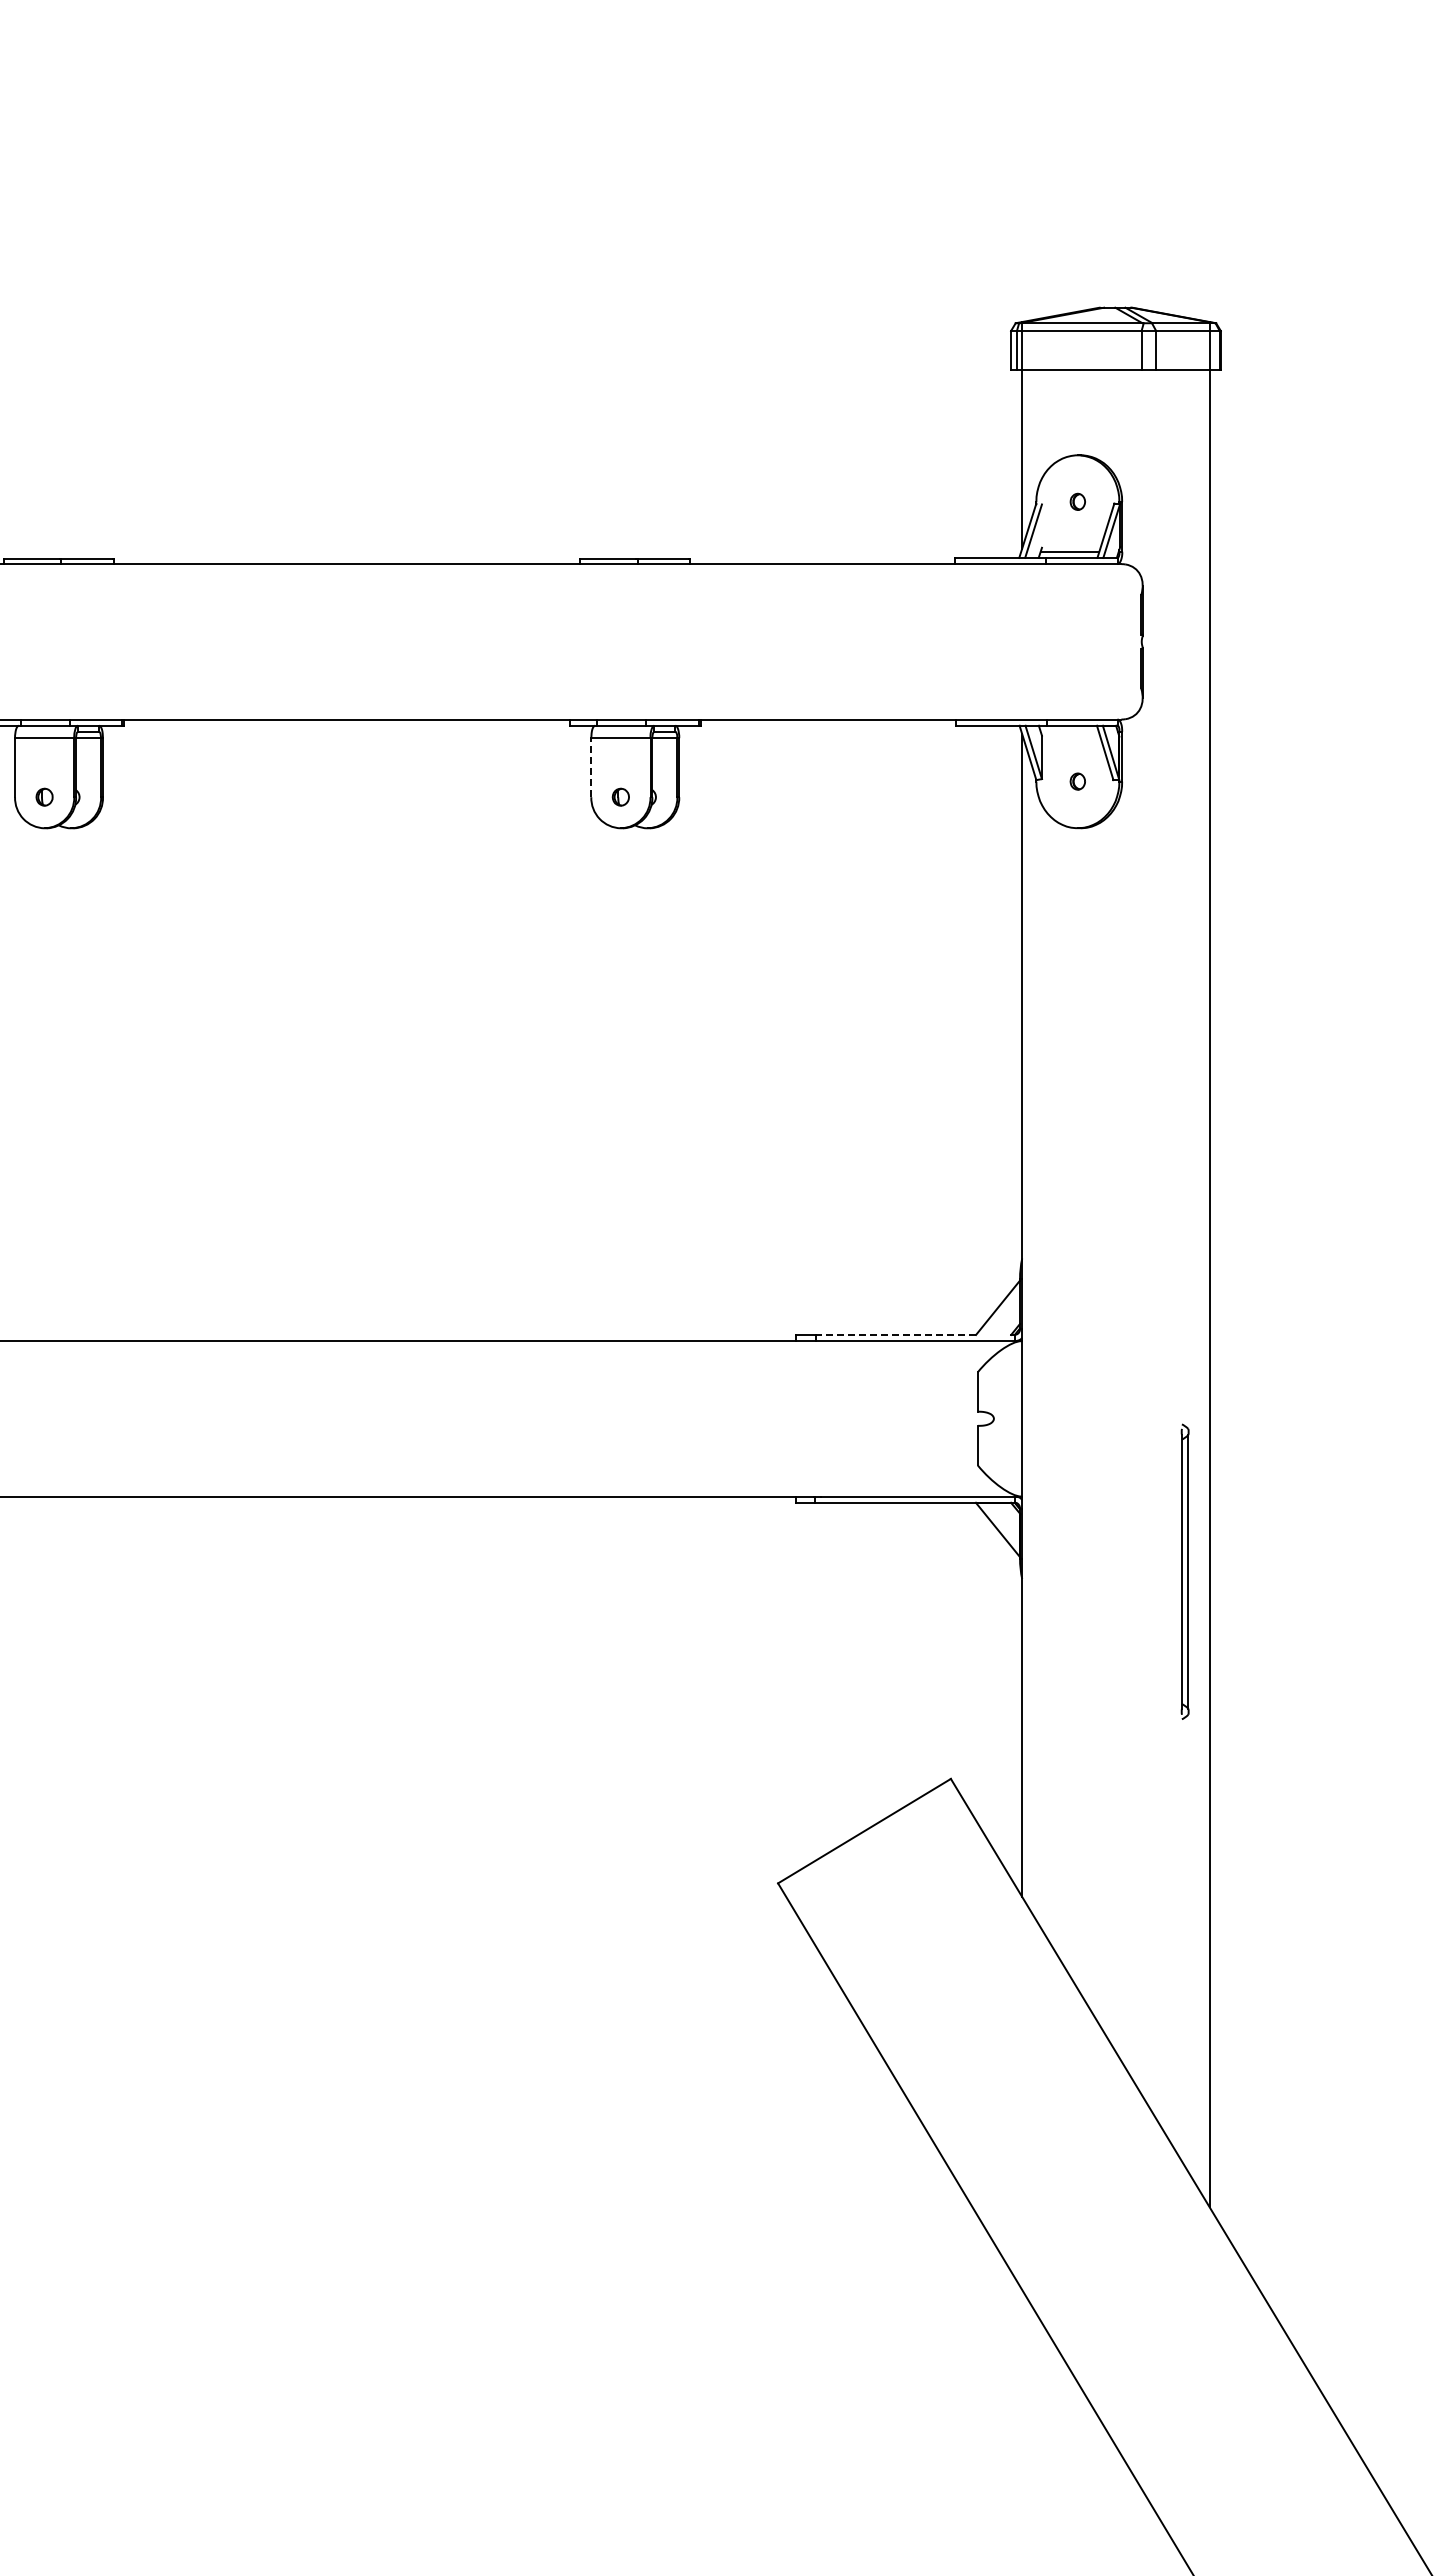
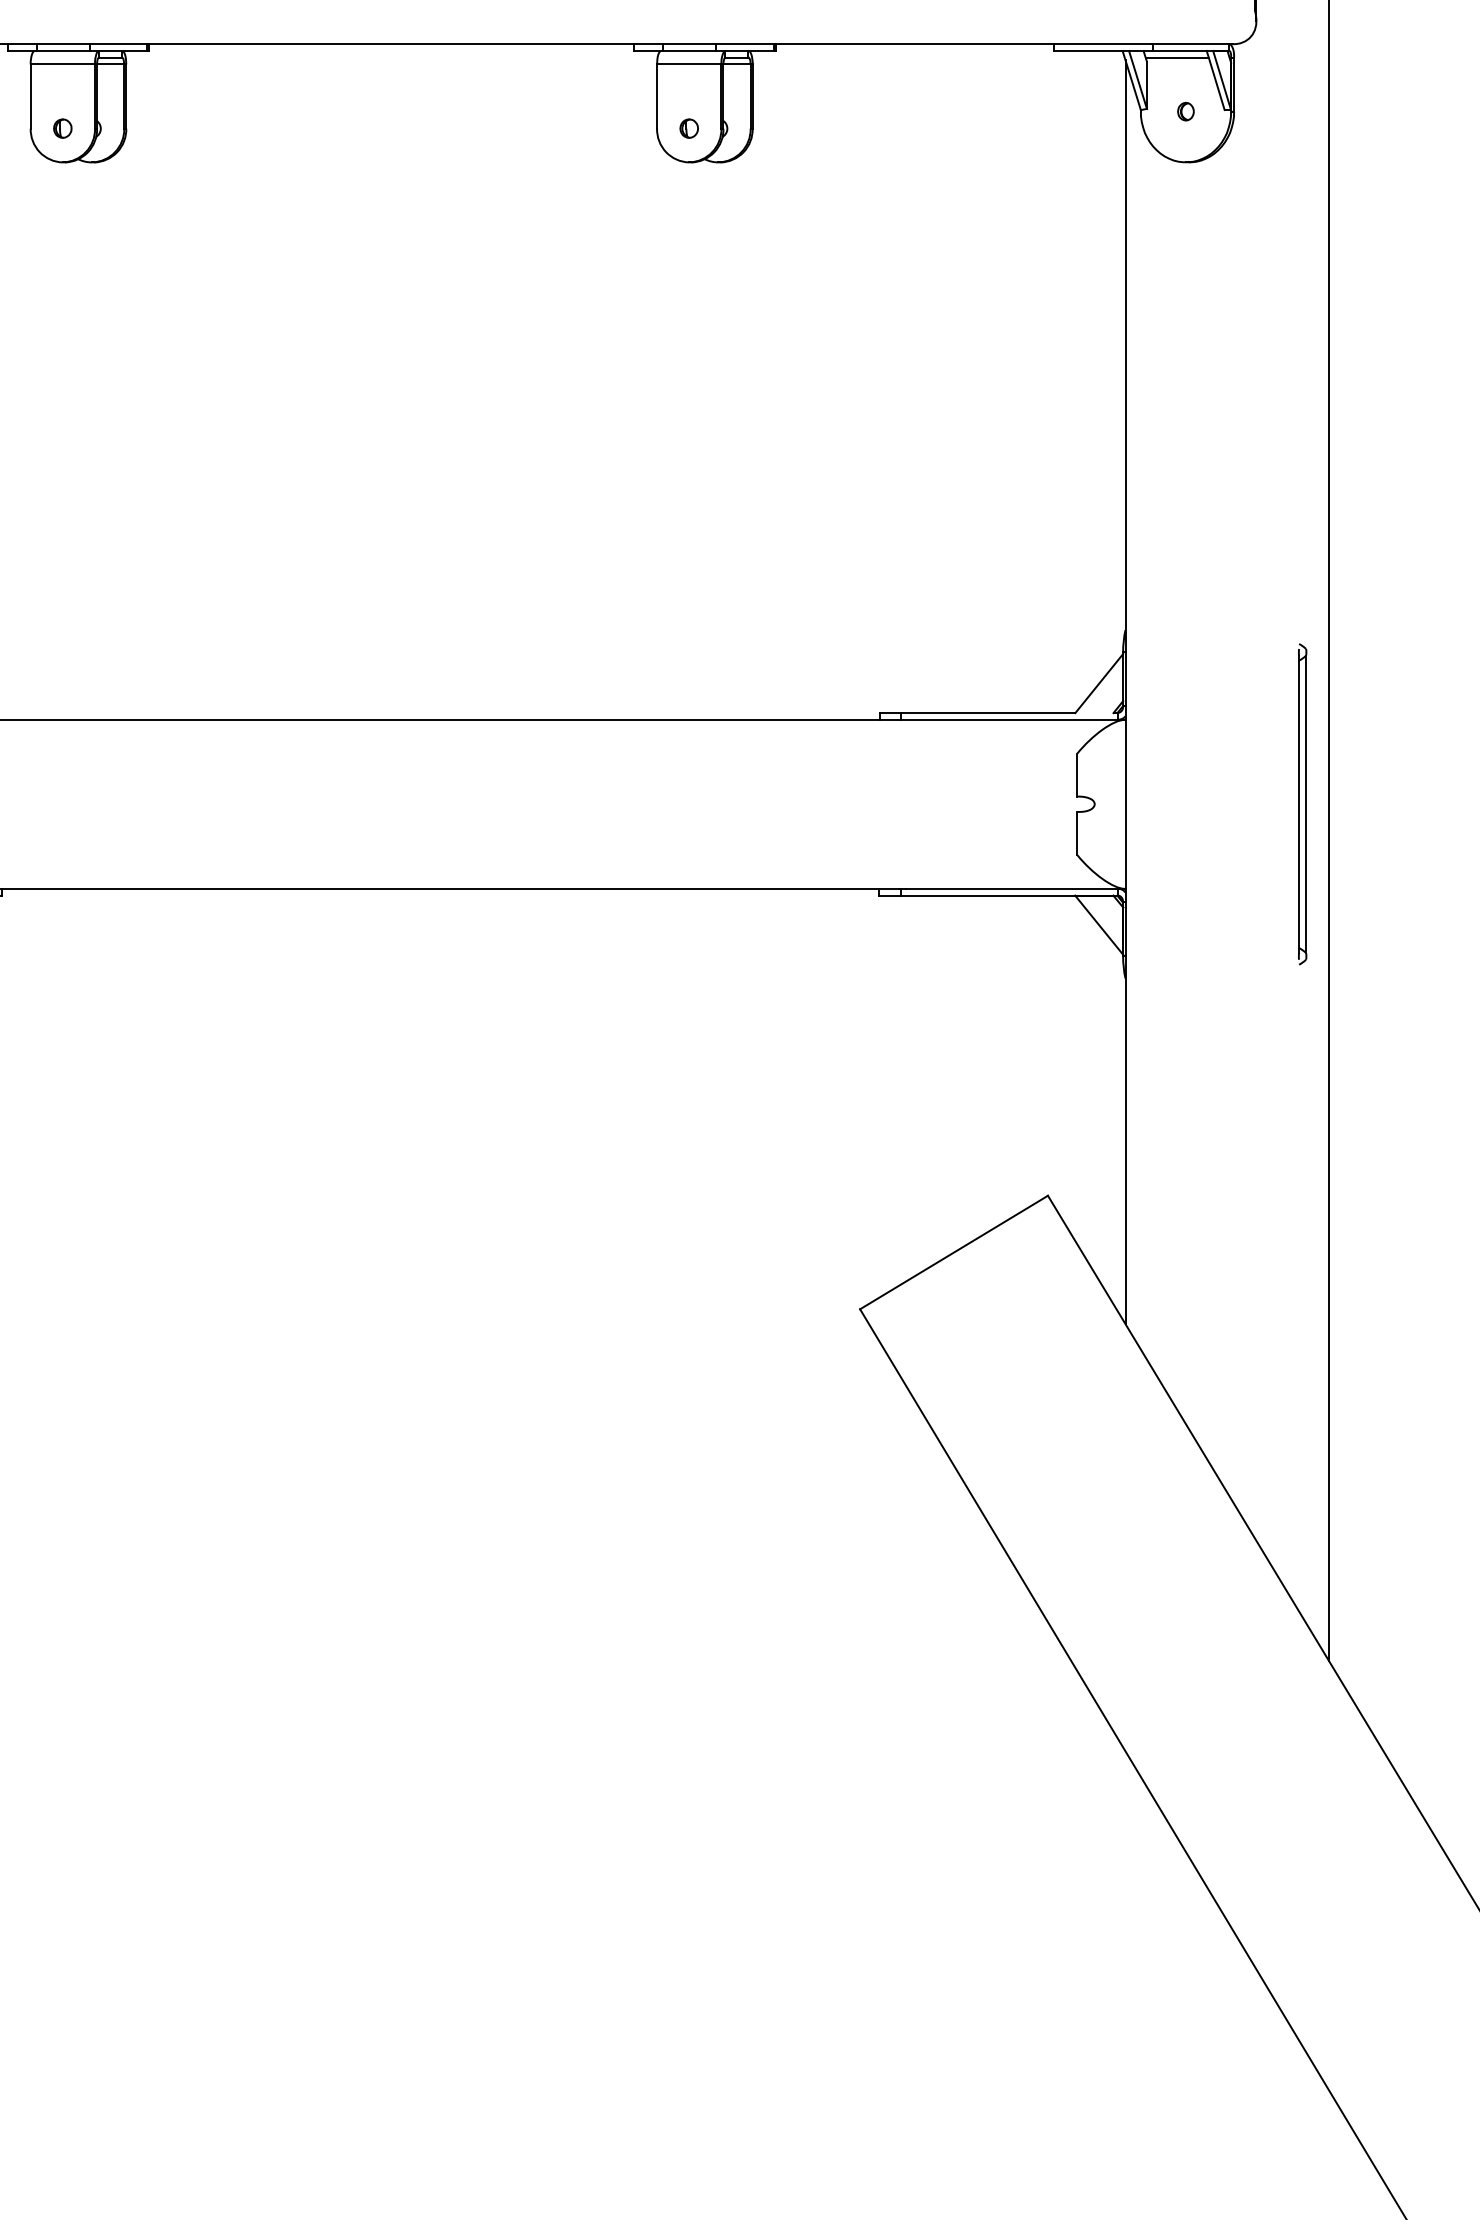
line: (1069, 731) -> (1176, 57), added
line: (591, 767) -> (657, 96), dashed -> solid
line: (895, 1334) -> (987, 712), dashed -> solid
part: (1184, 1571) -> (1301, 803), moved

